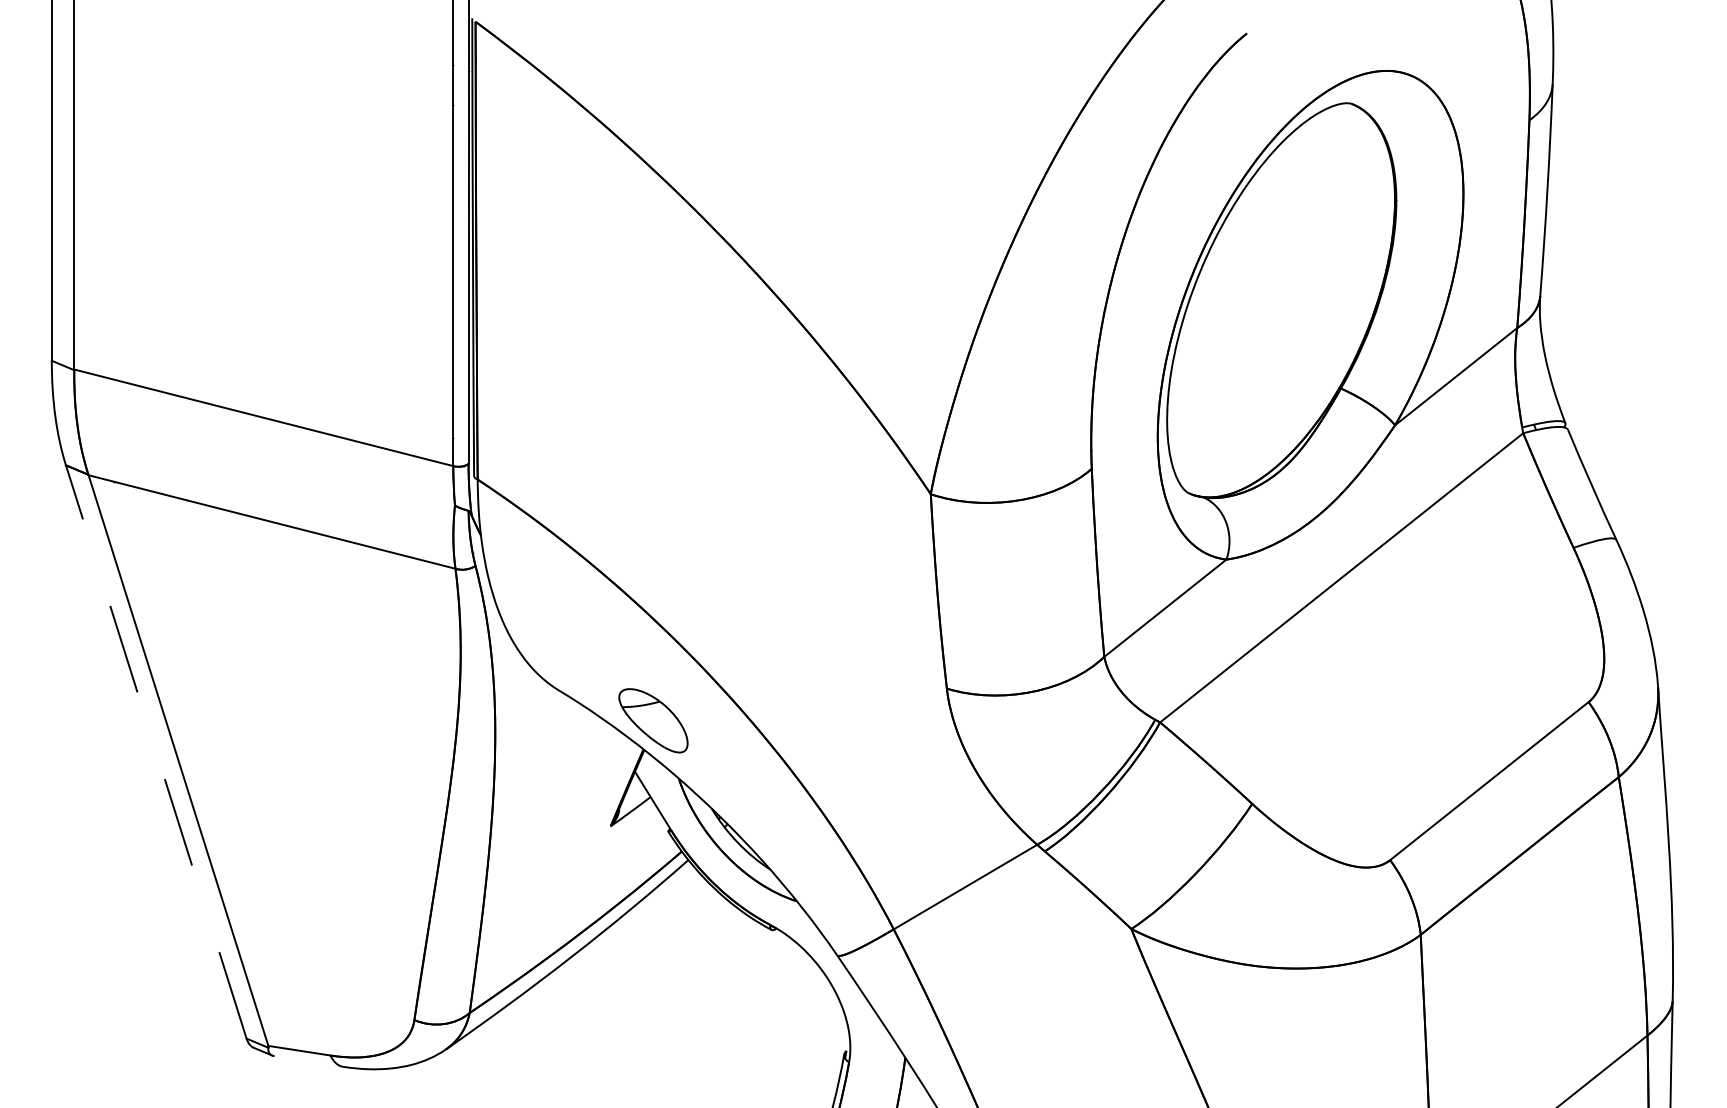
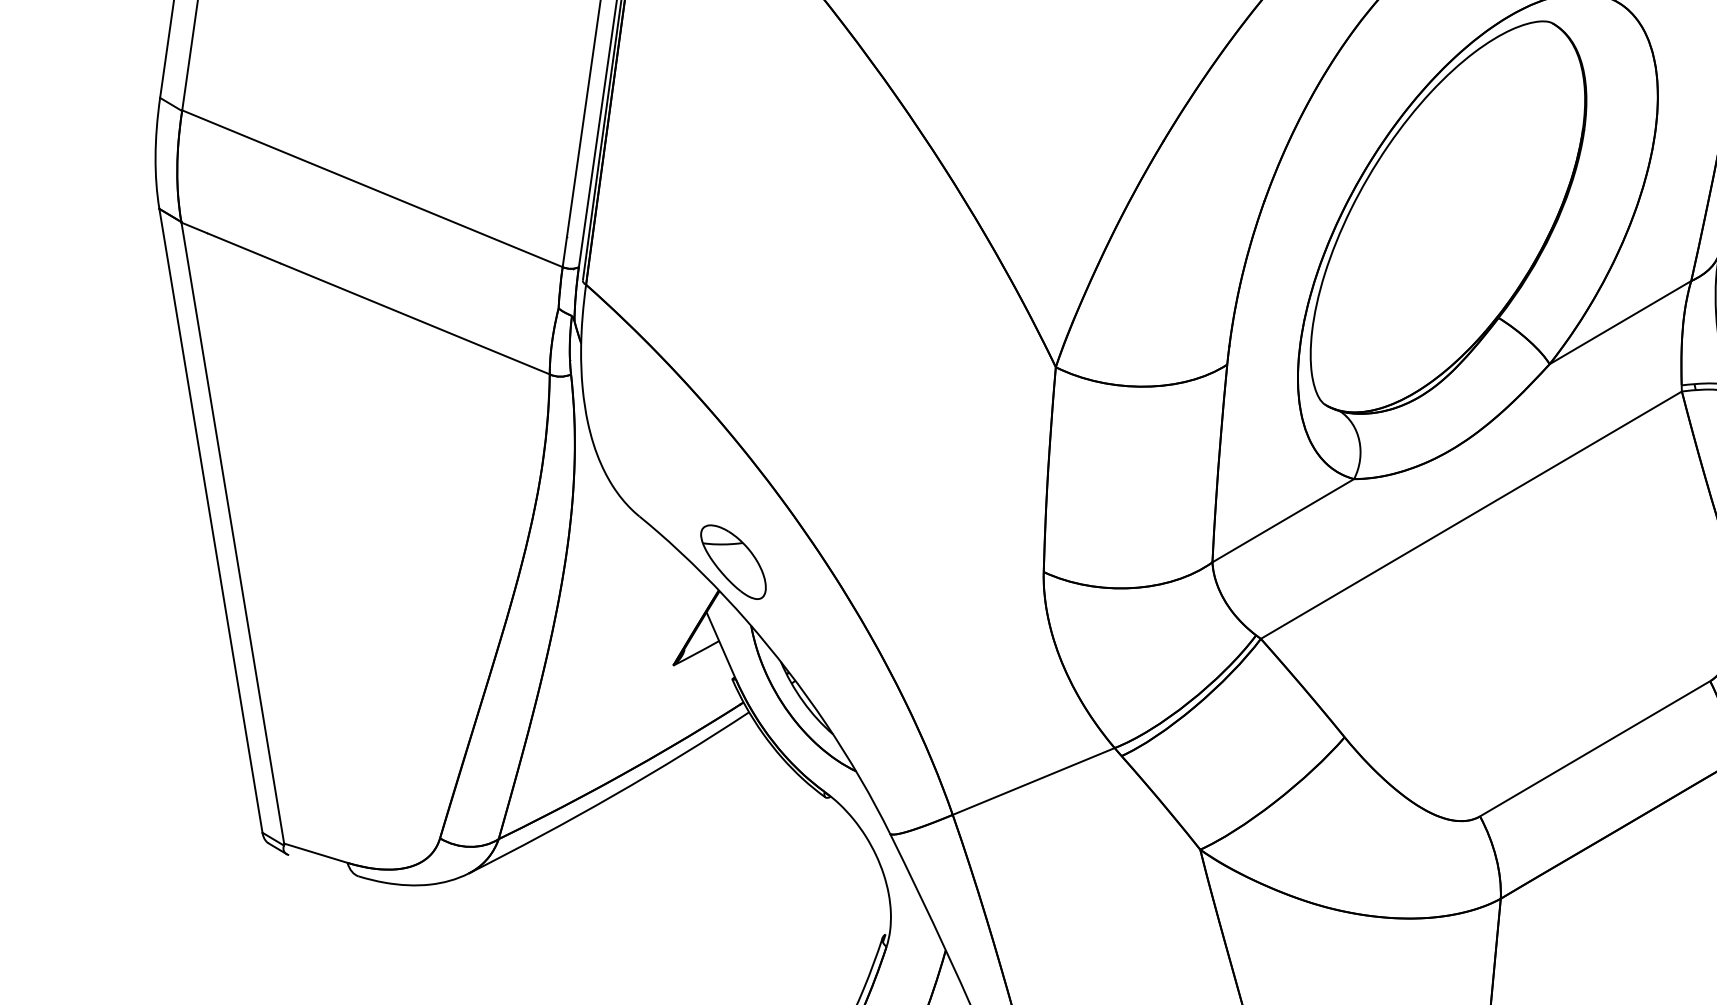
line: (156, 751) -> (211, 520), dashed -> solid

